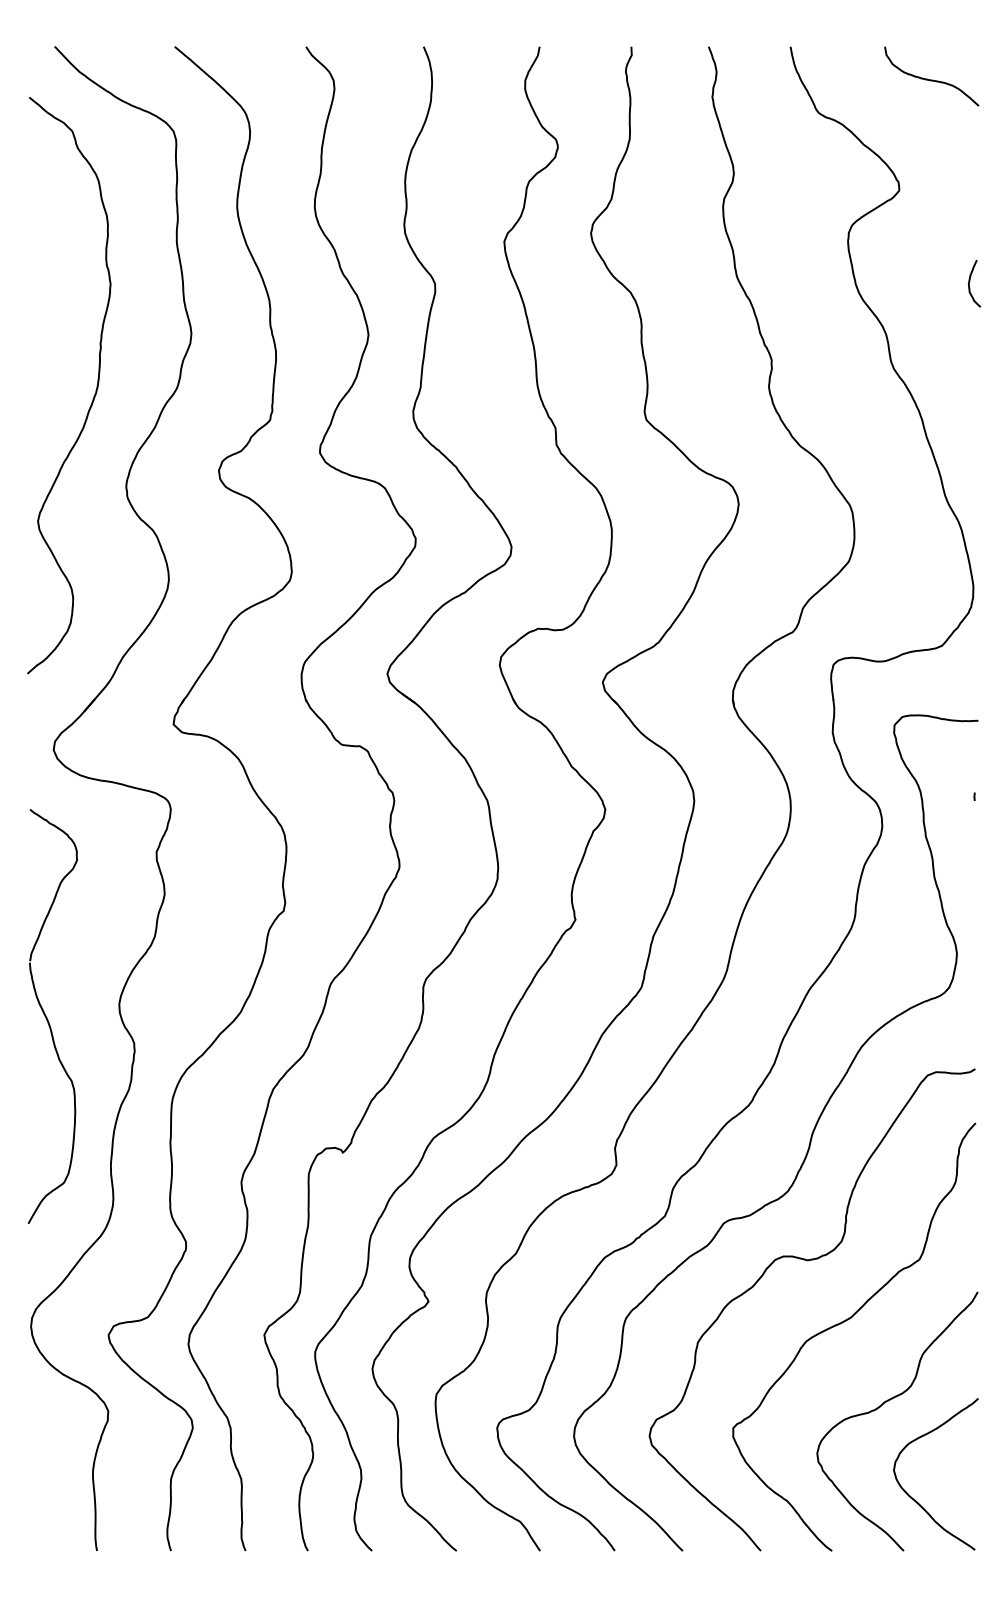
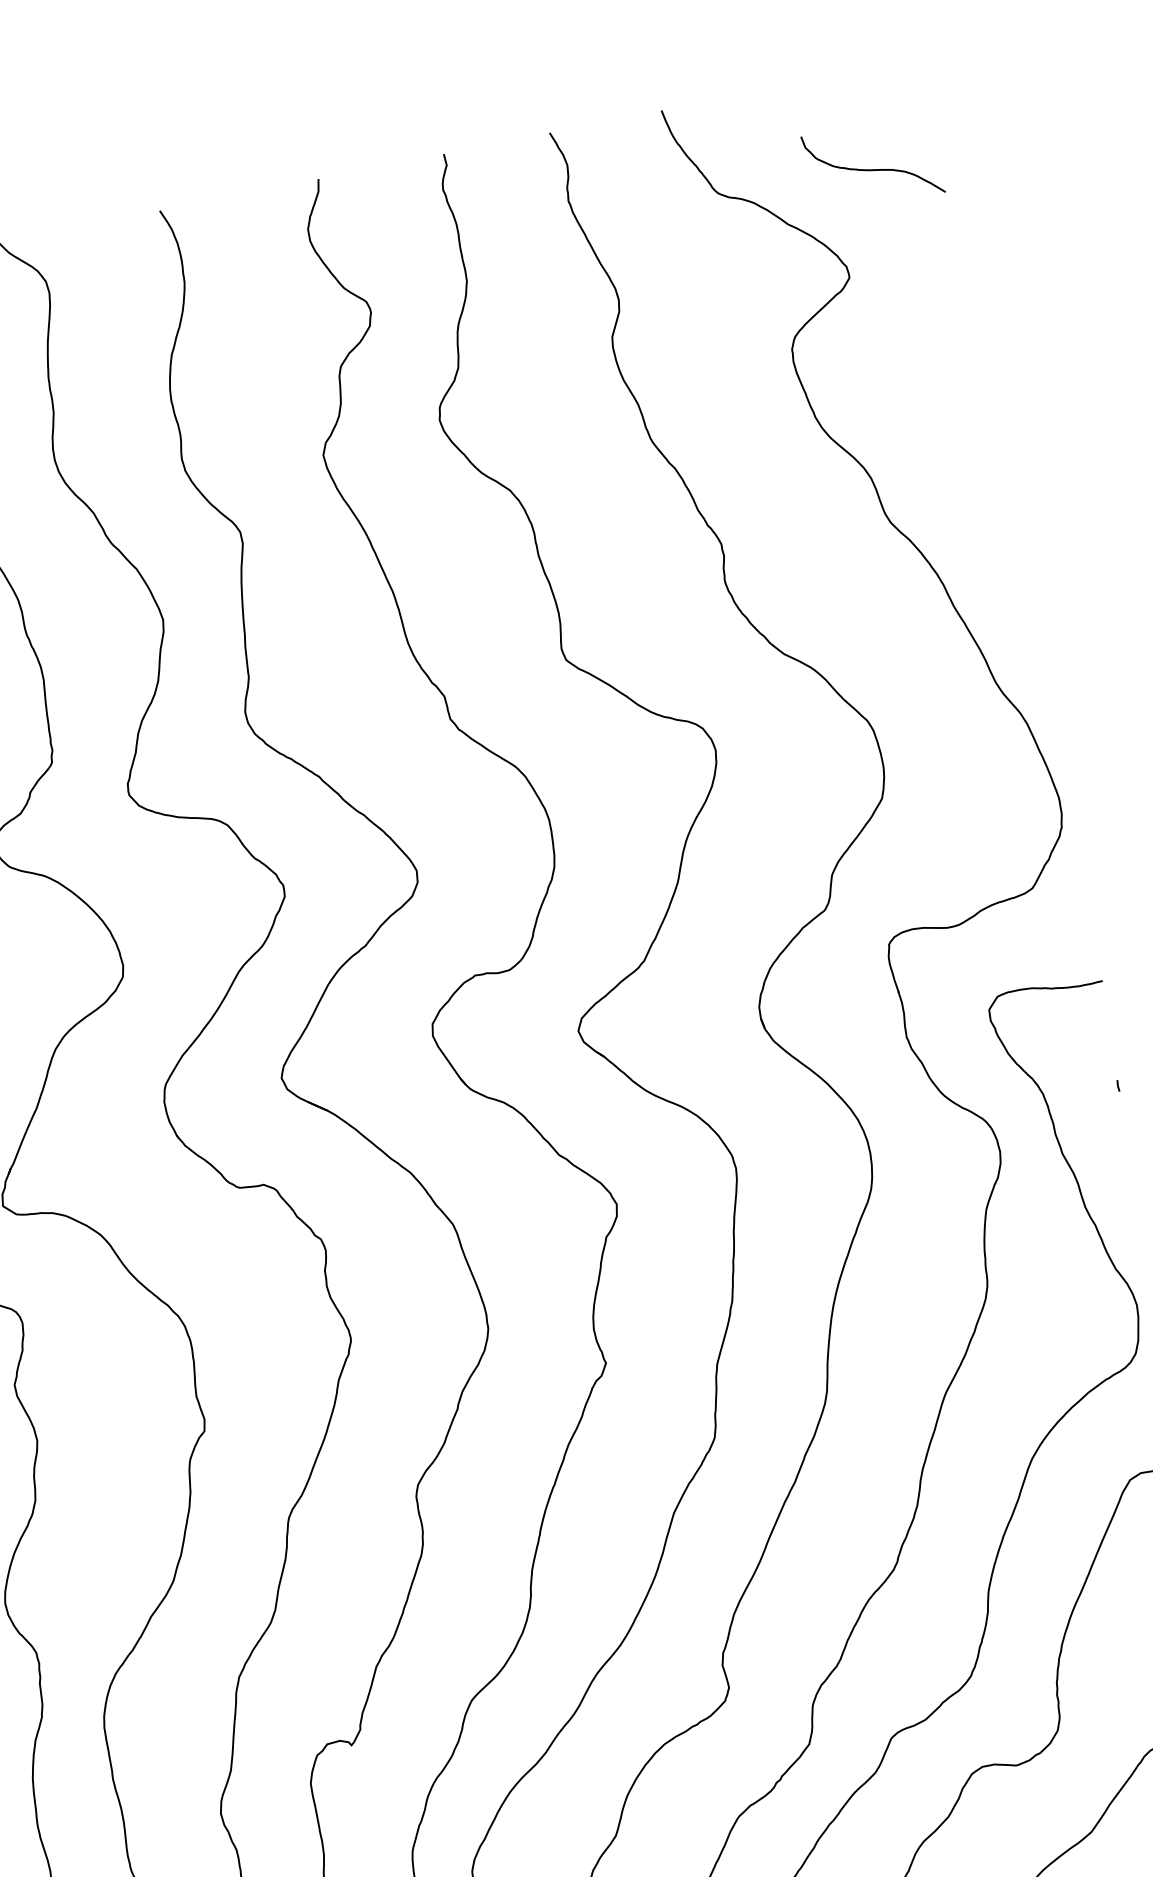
curve: (931, 79) -> (873, 168), moved
curve: (970, 281) -> (971, 382), removed

